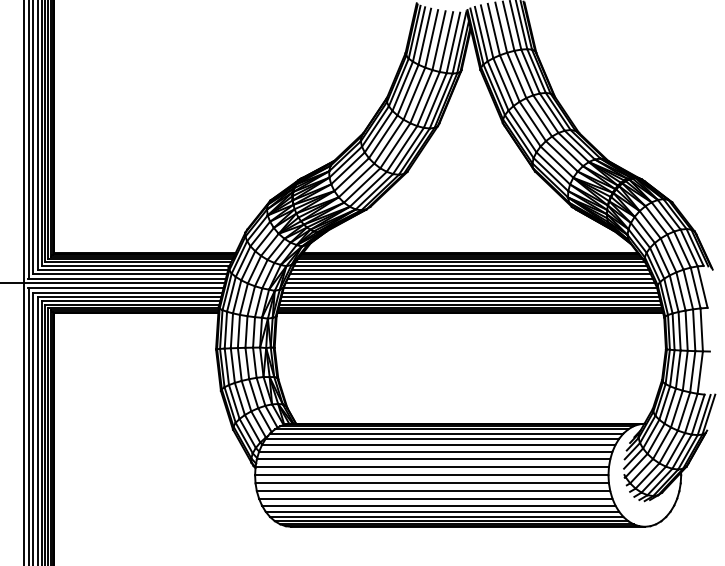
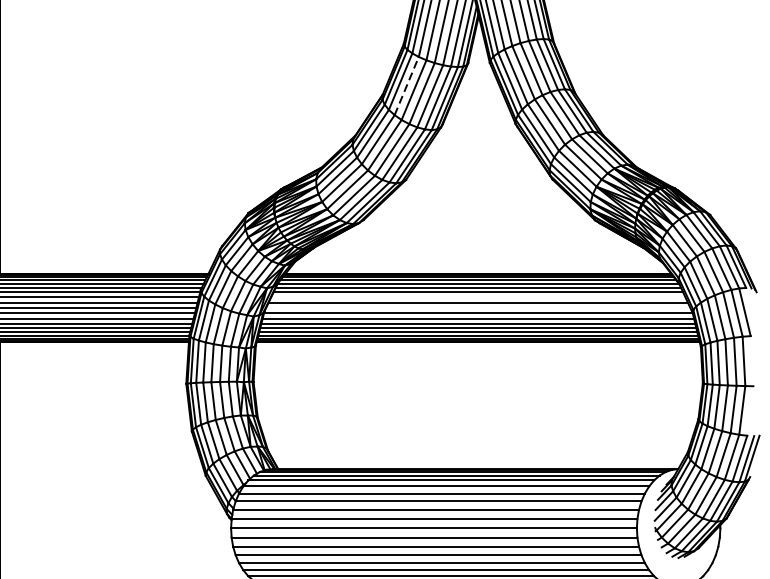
line: (408, 89) -> (407, 85), solid -> dashed
line: (470, 274) -> (478, 297), removed
line: (470, 283) -> (478, 308), removed

